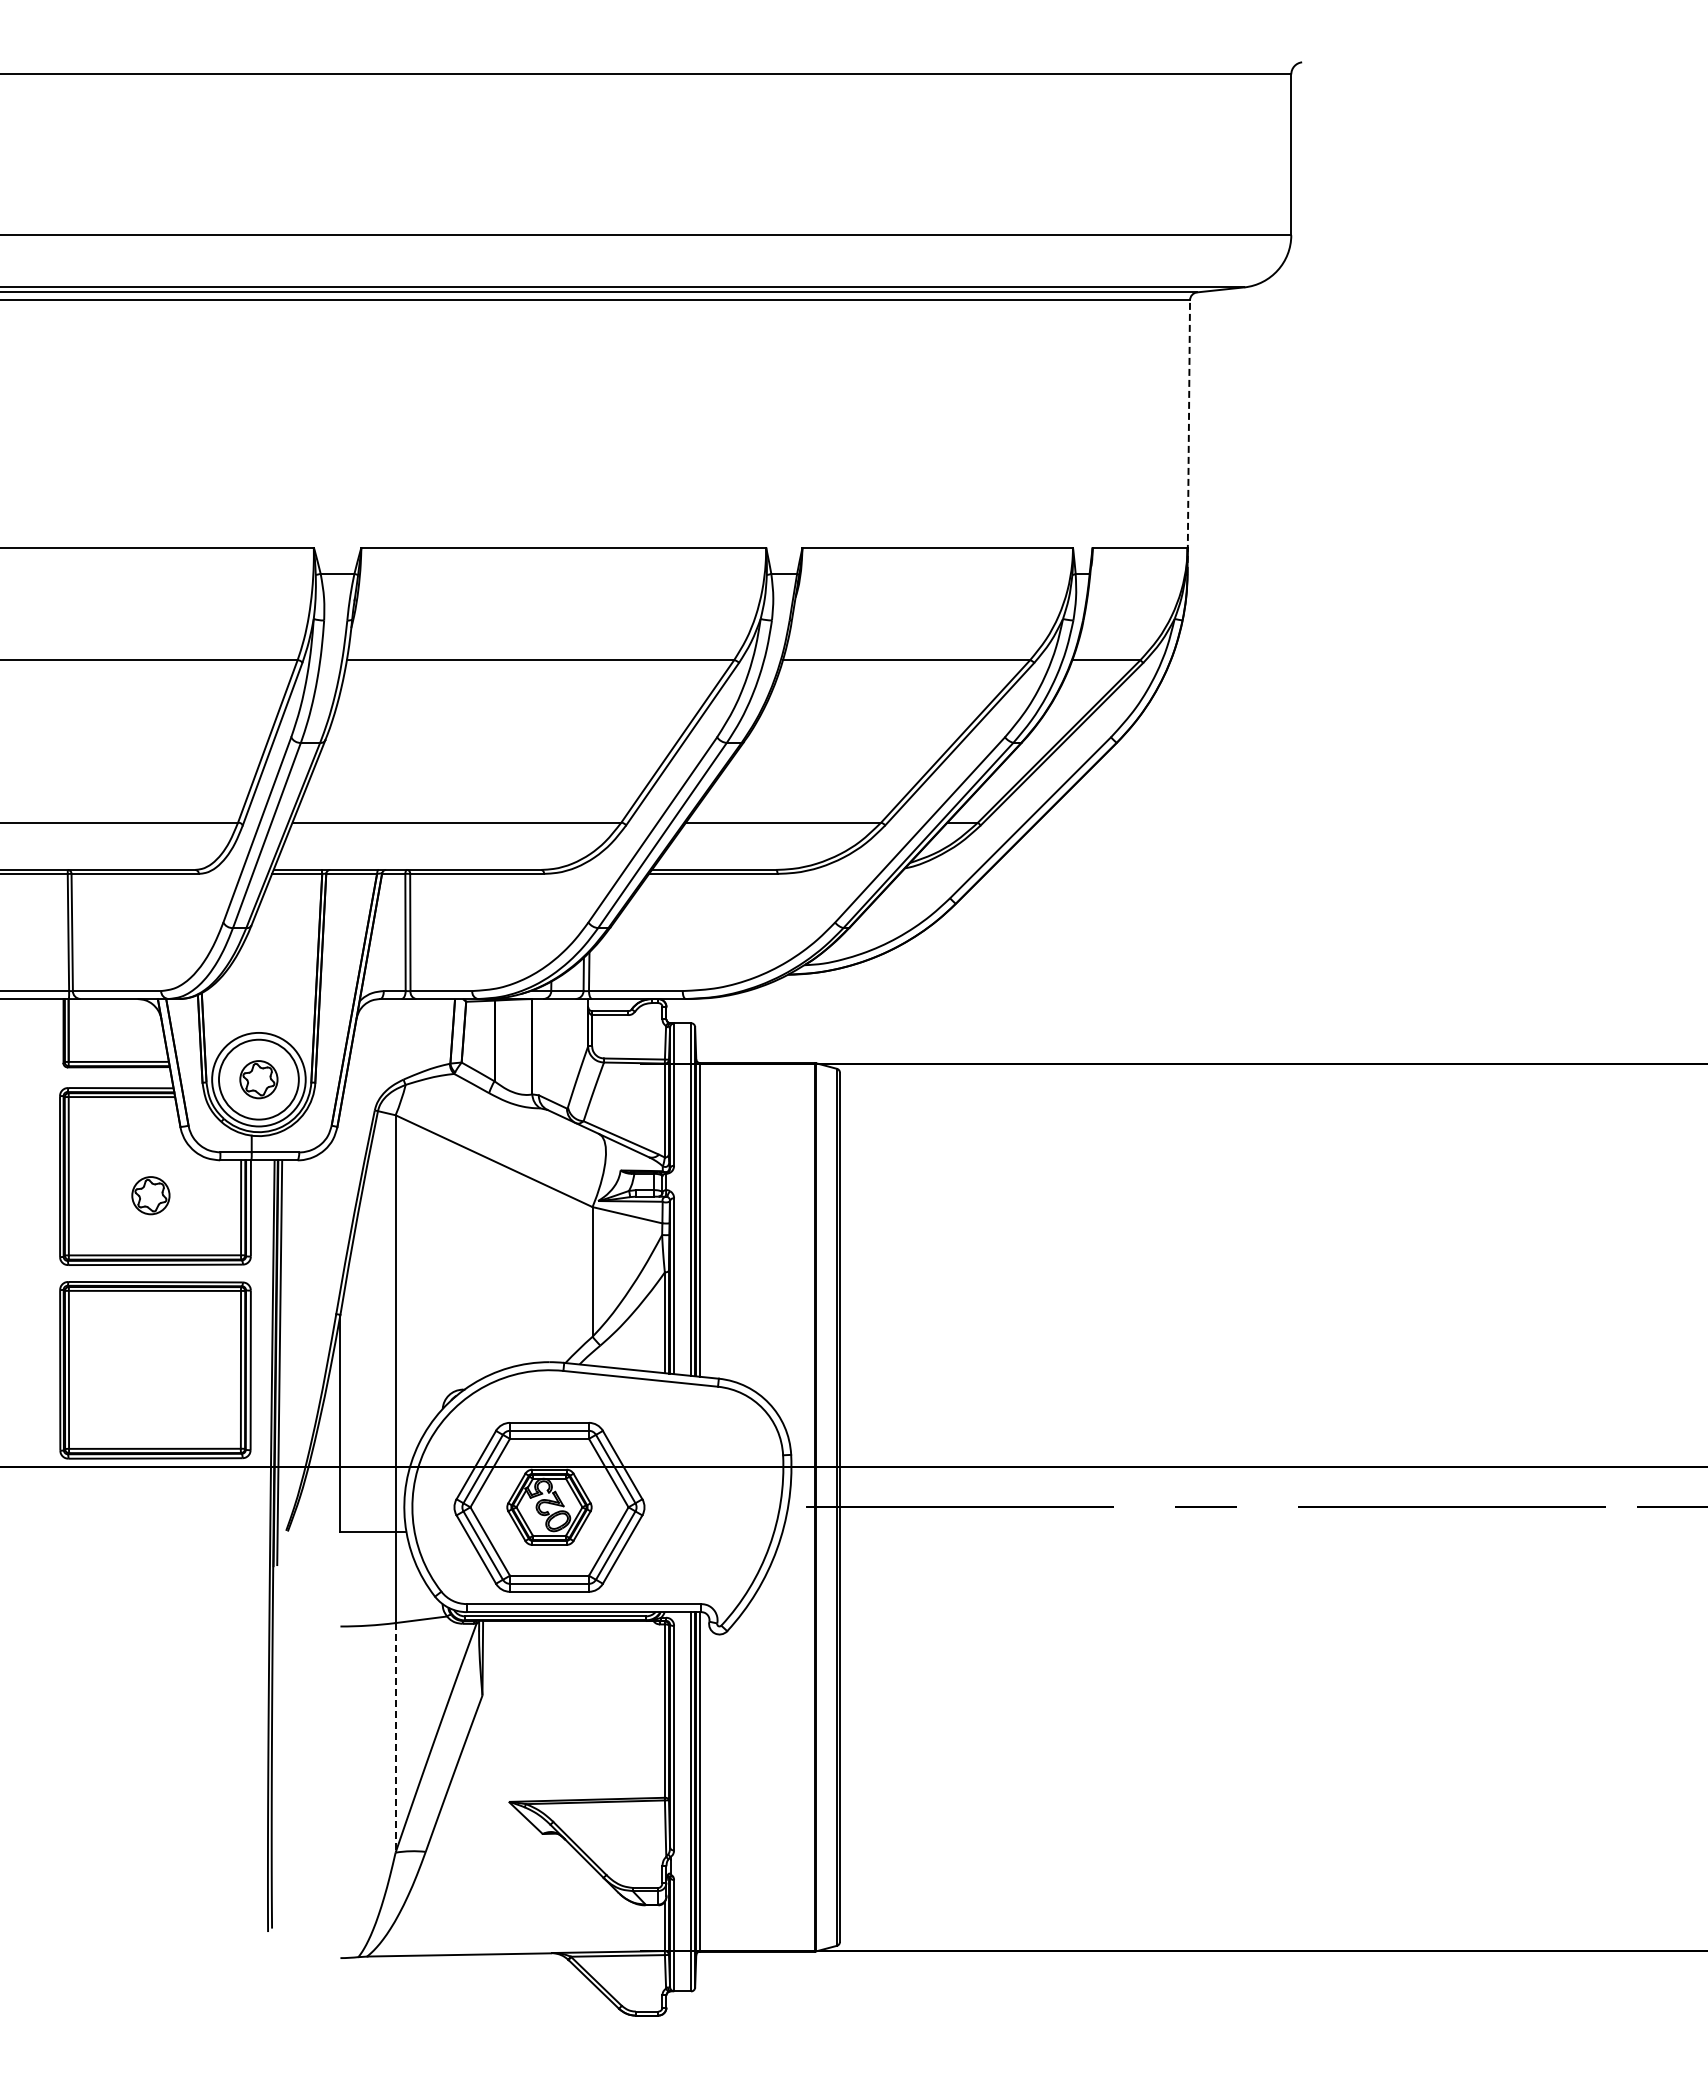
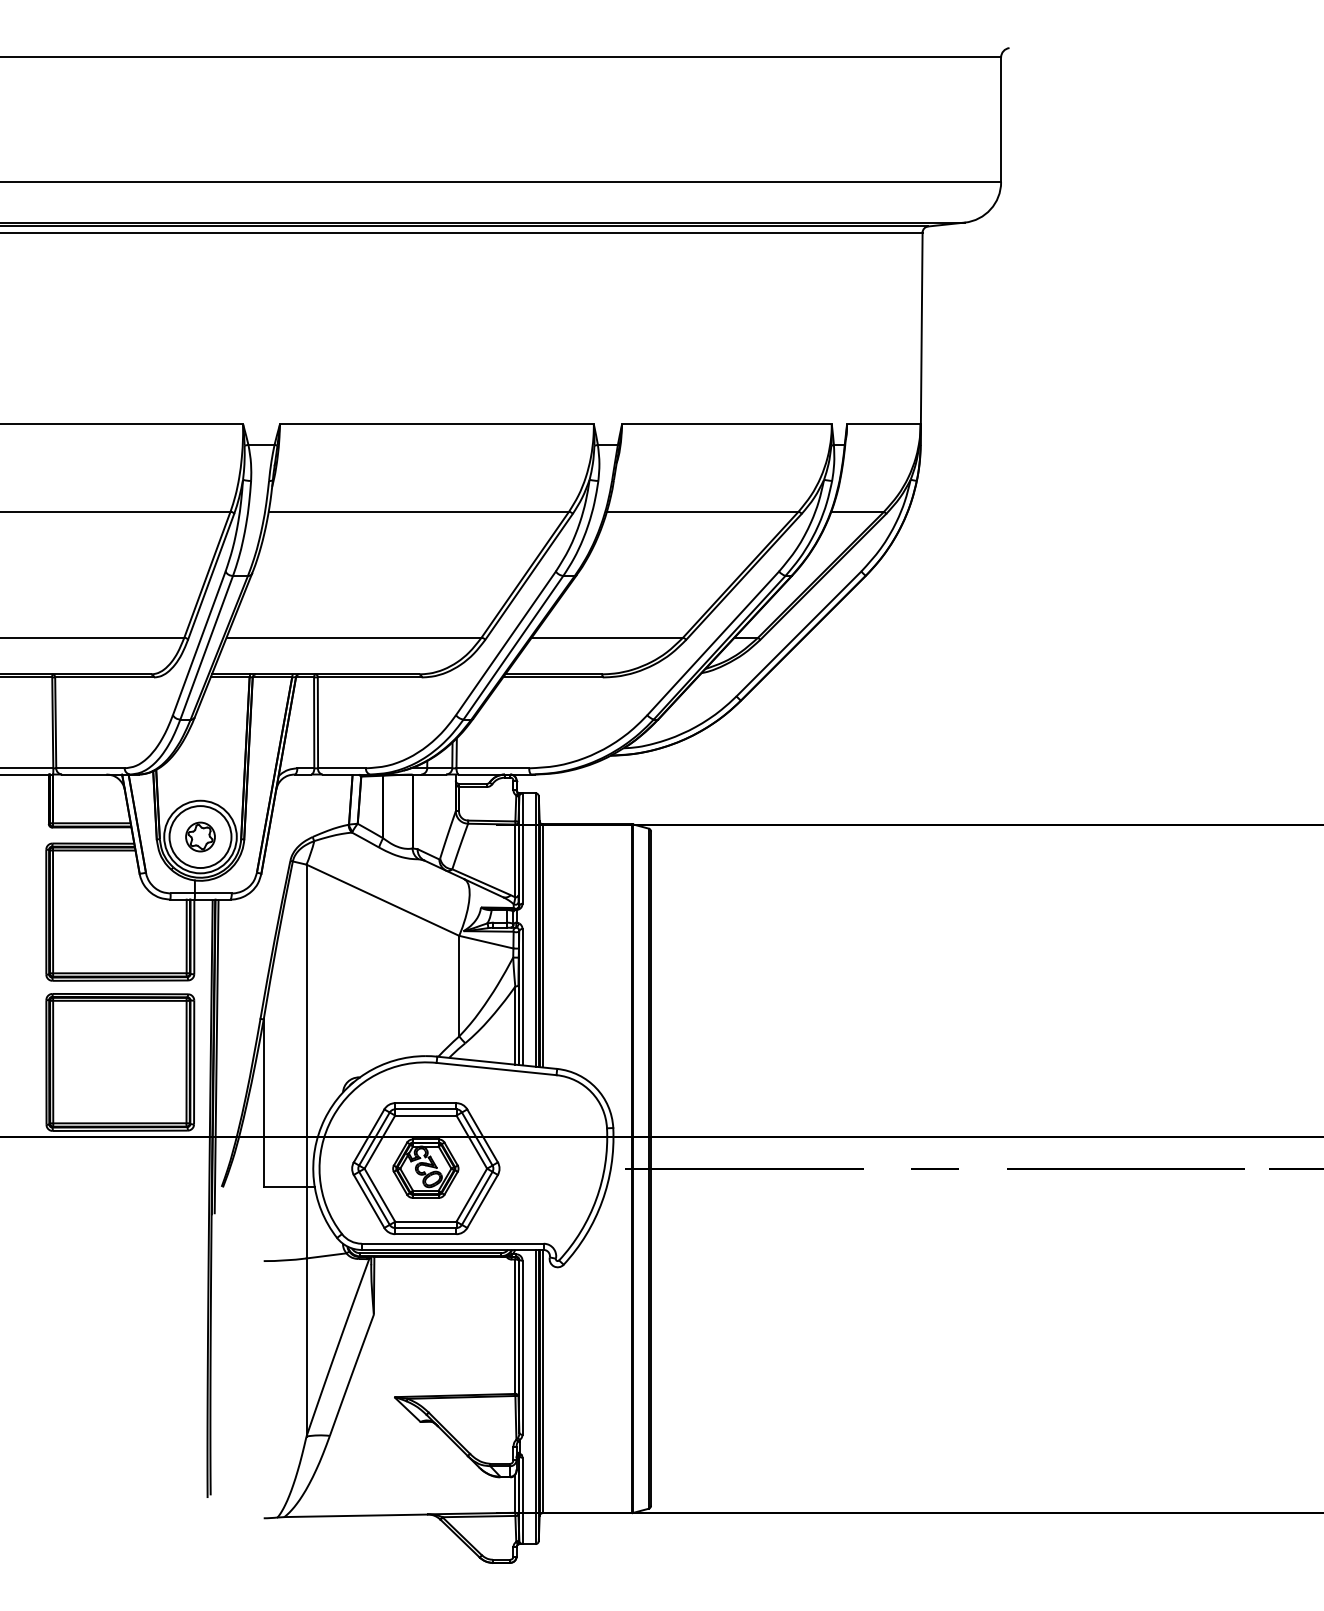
line: (1188, 437) -> (921, 339), dashed -> solid
part: (150, 1195) -> (116, 926), removed
line: (395, 1737) -> (306, 1347), dashed -> solid

